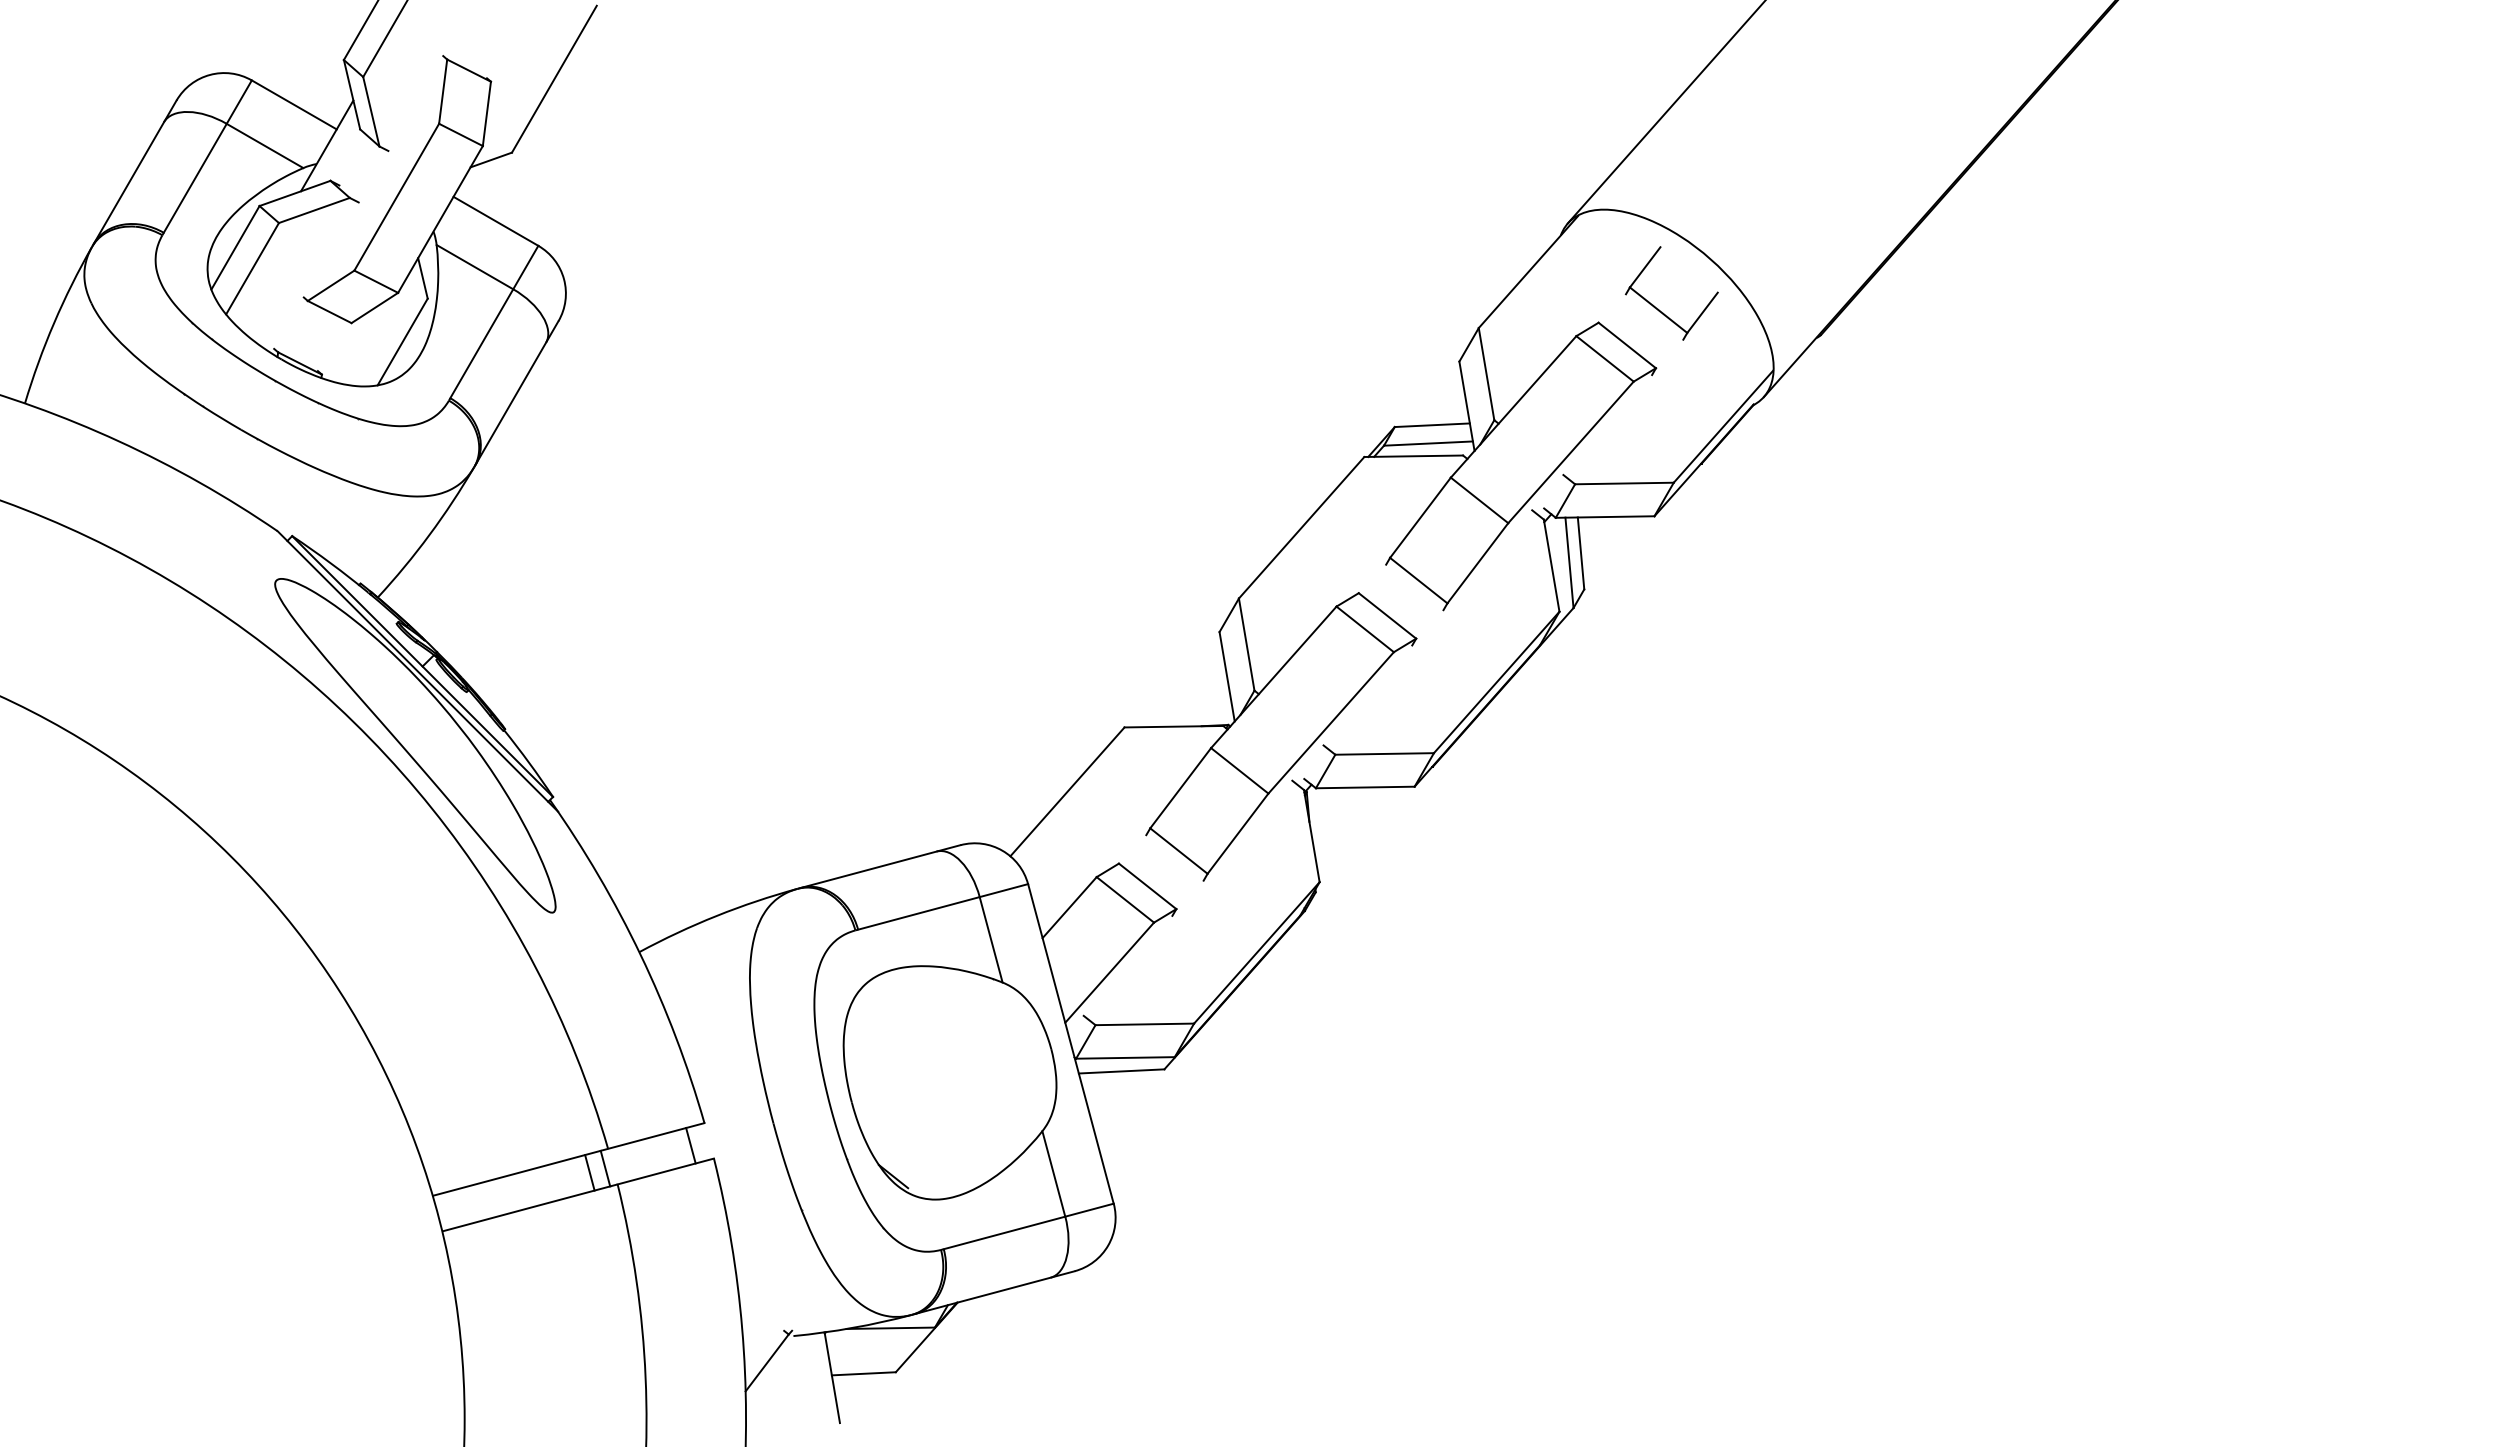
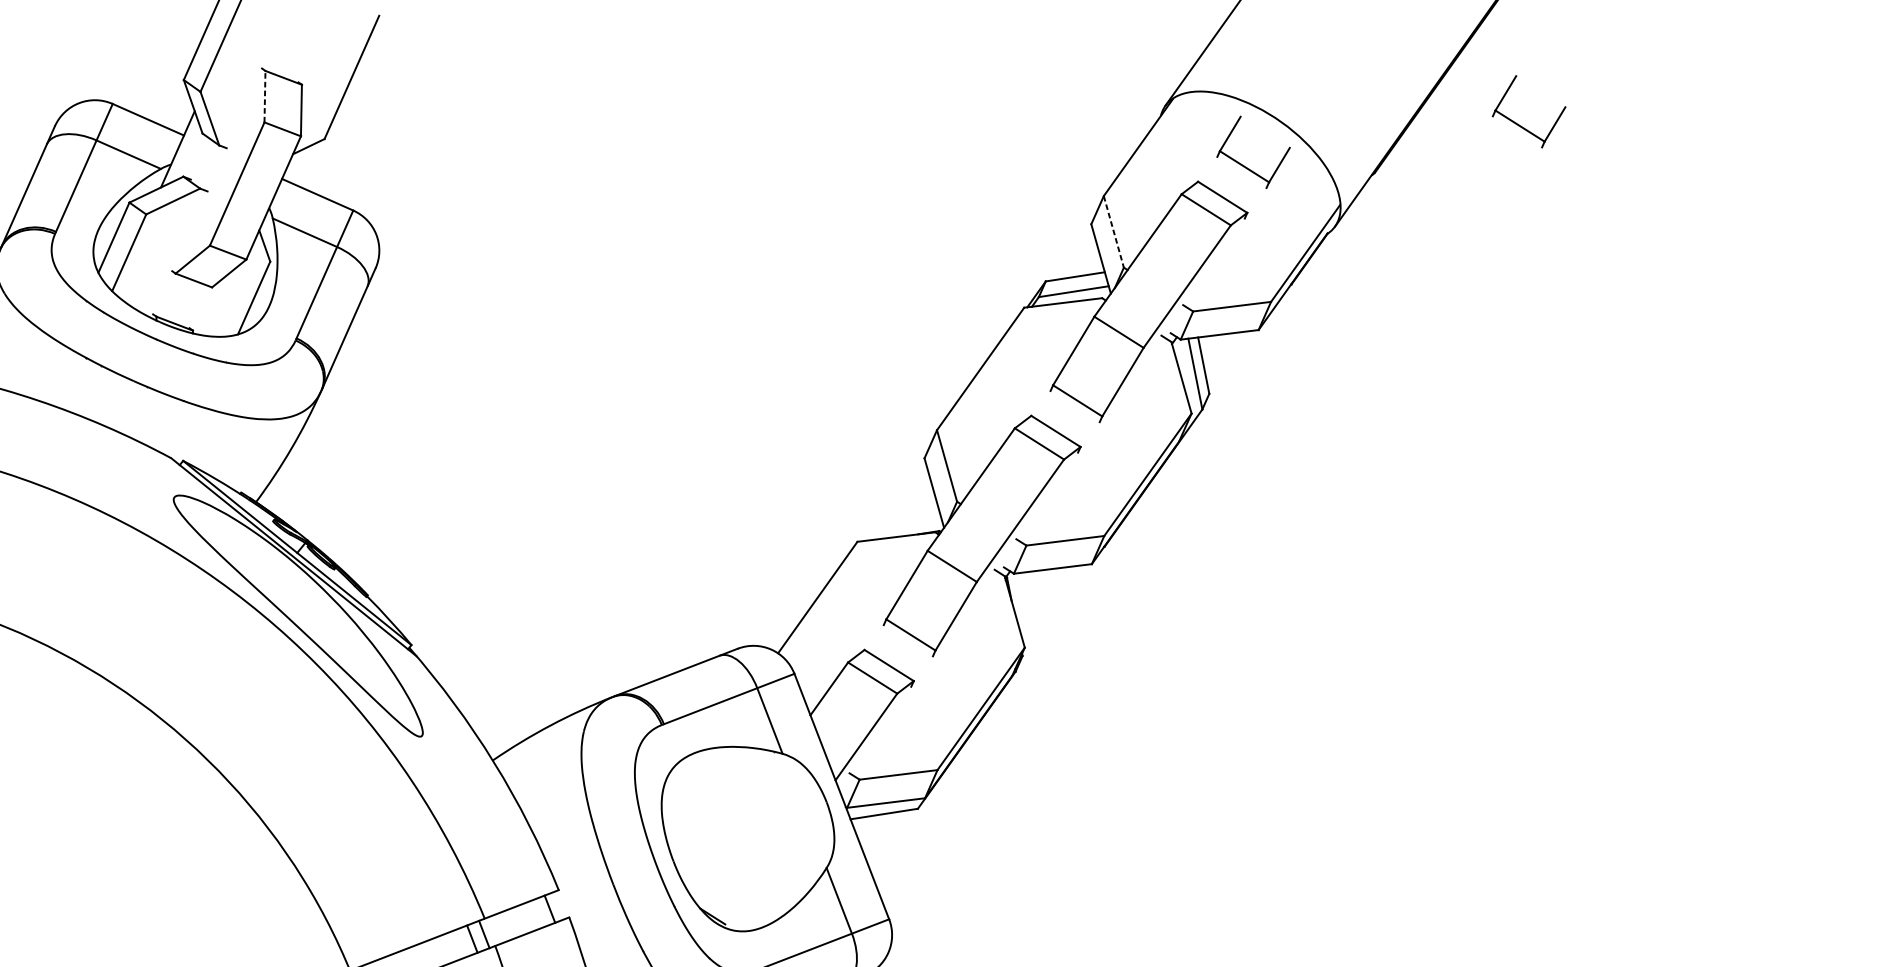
line: (443, 91) -> (265, 96), solid -> dashed
part: (2008, 294) -> (1519, 124), added
line: (1486, 374) -> (1113, 232), solid -> dashed

